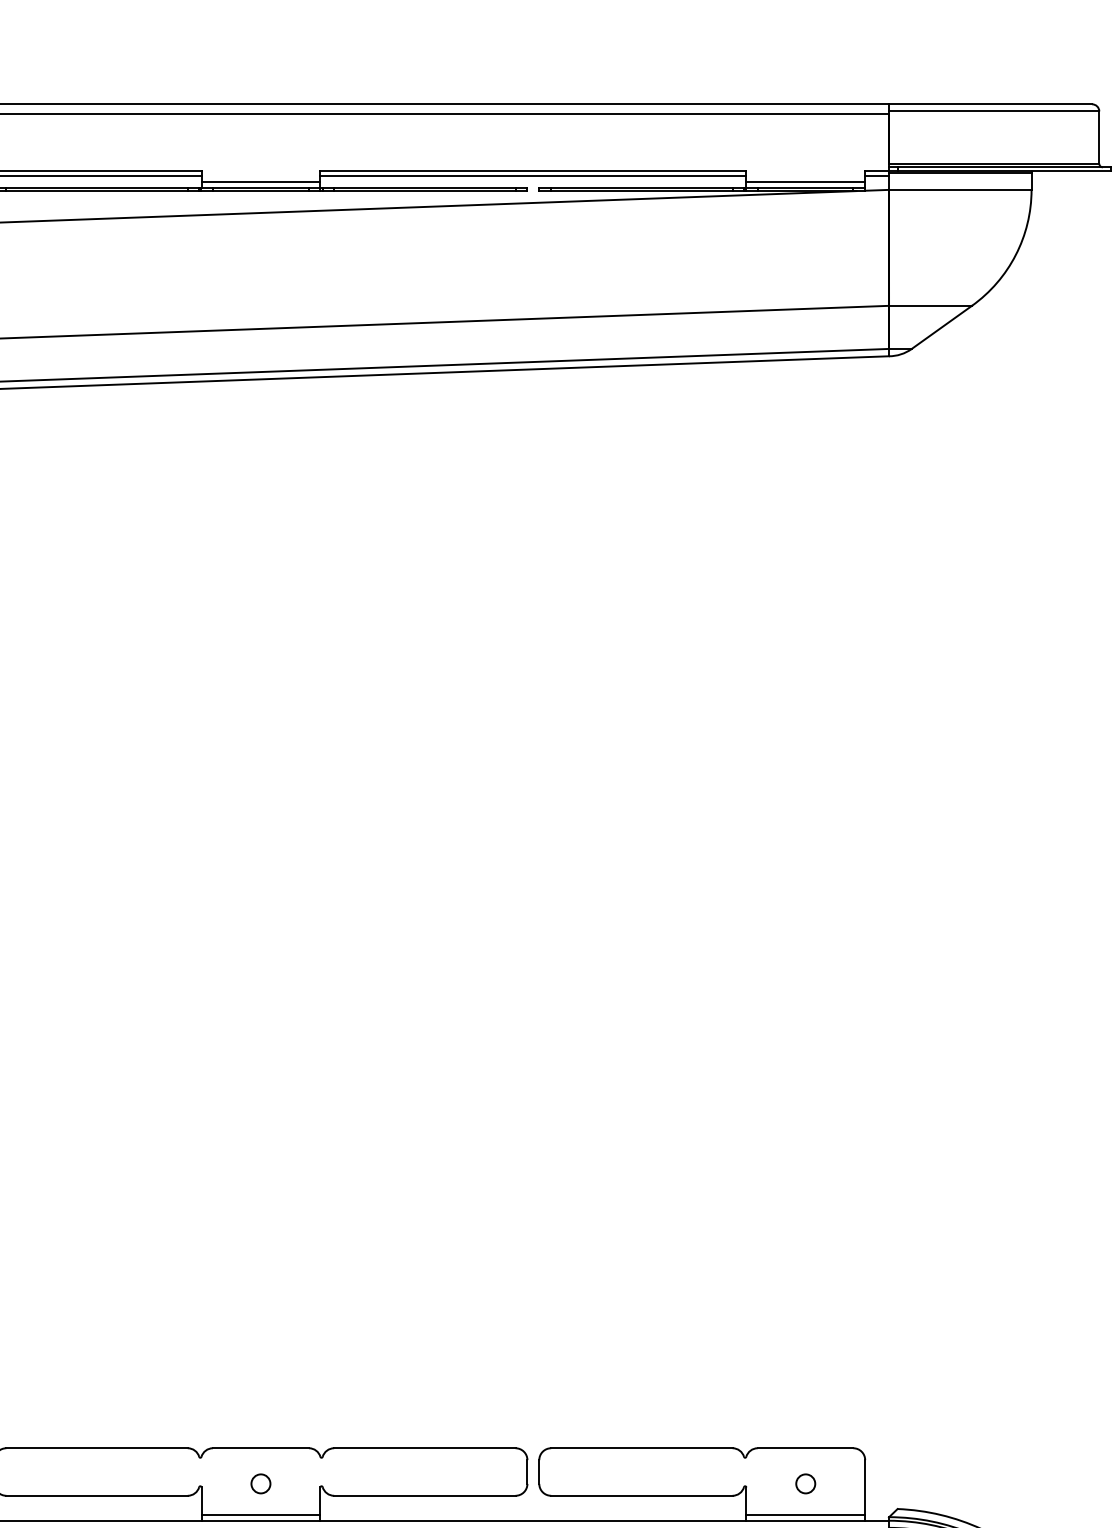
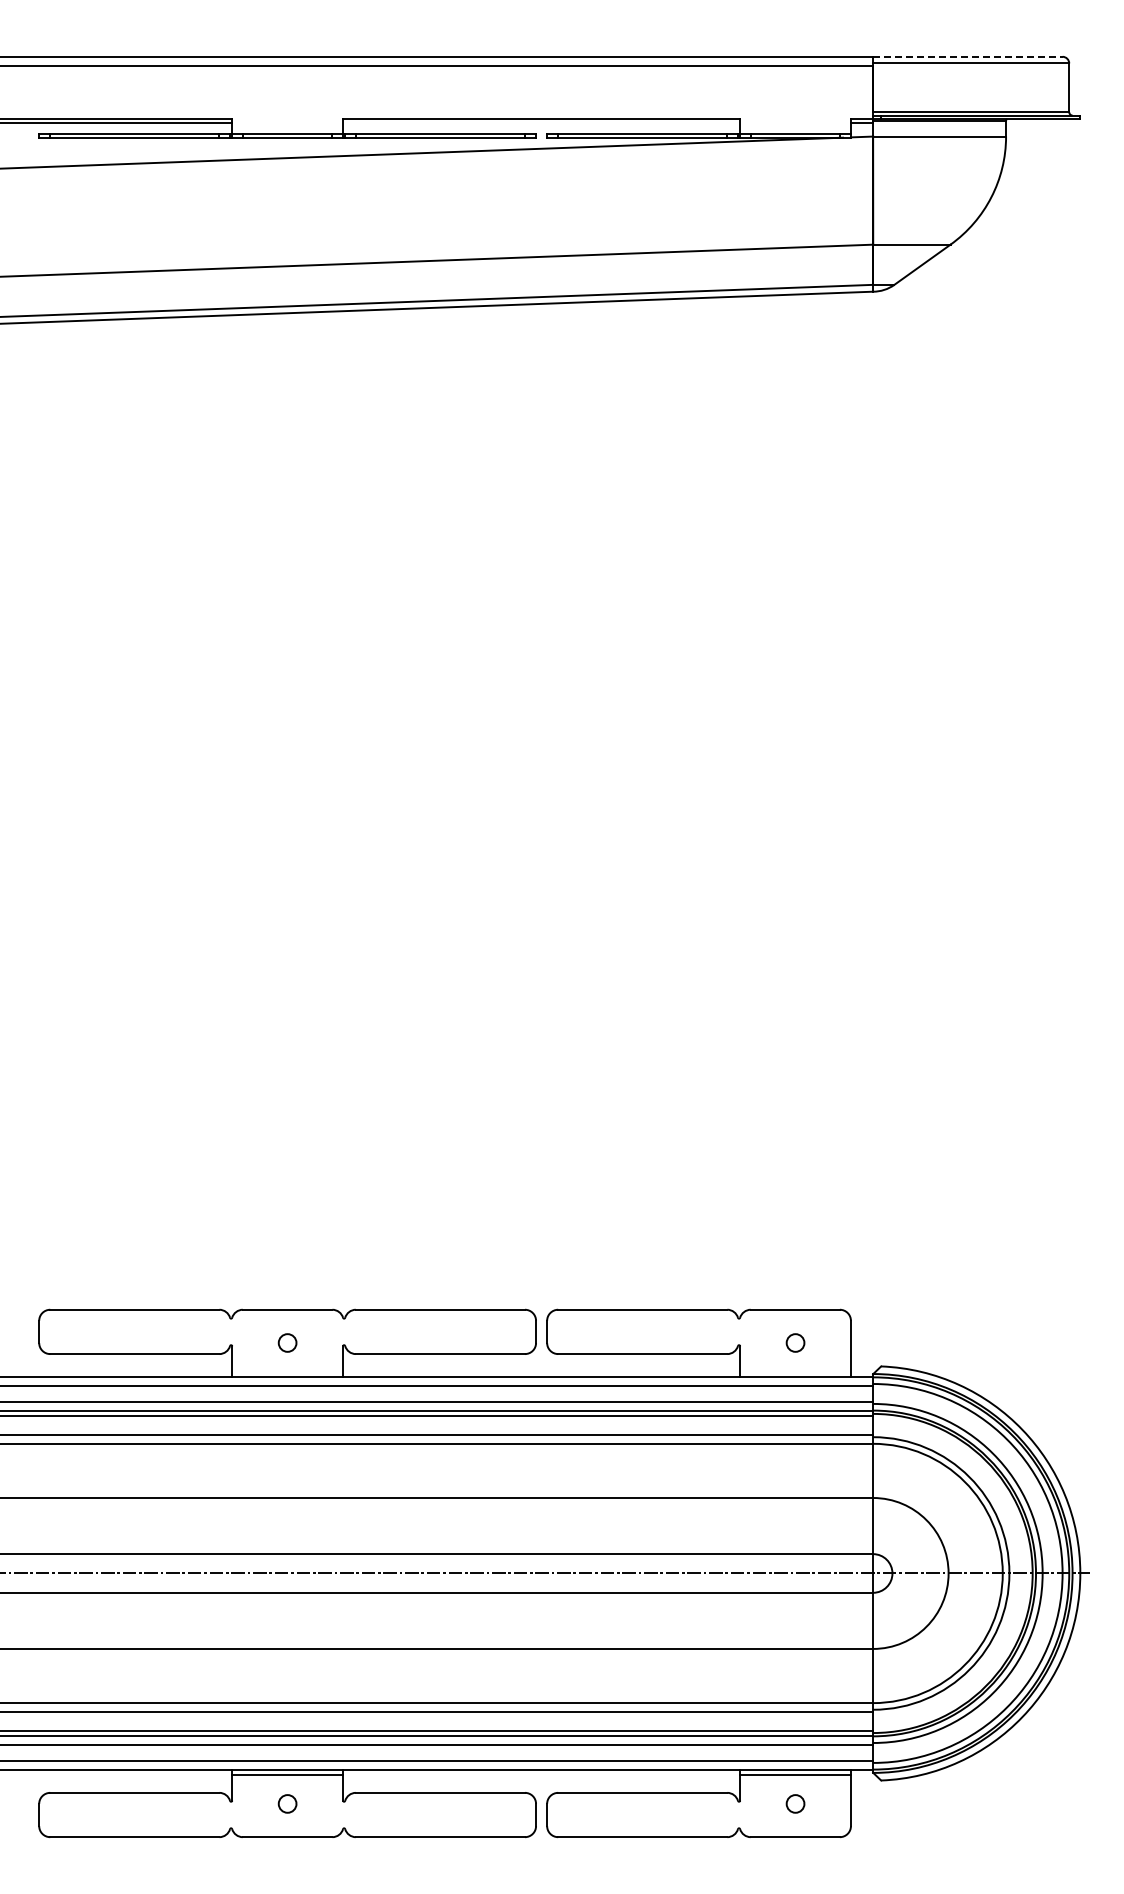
line: (990, 103) -> (967, 56), solid -> dashed
line: (533, 175) -> (541, 123), removed
line: (260, 181) -> (287, 128), removed
line: (805, 181) -> (795, 128), removed
line: (260, 1514) -> (287, 1371), removed
line: (805, 1514) -> (795, 1371), removed

